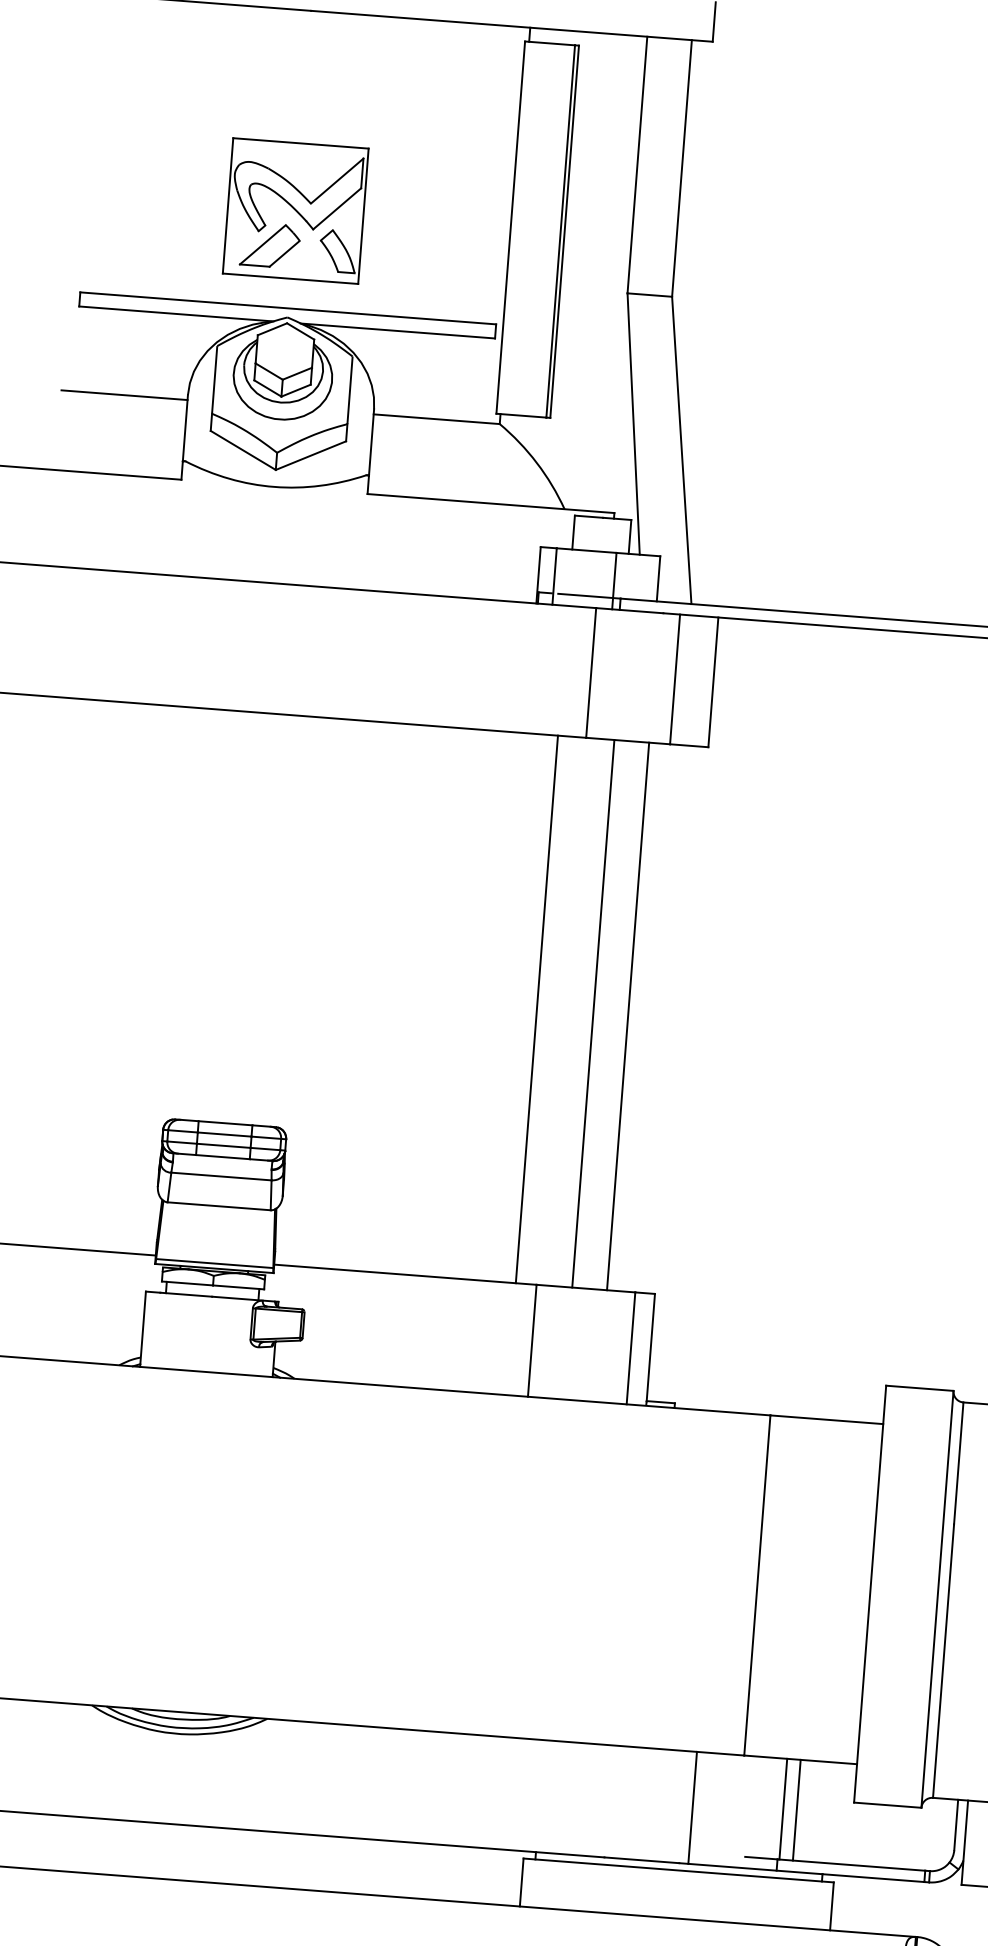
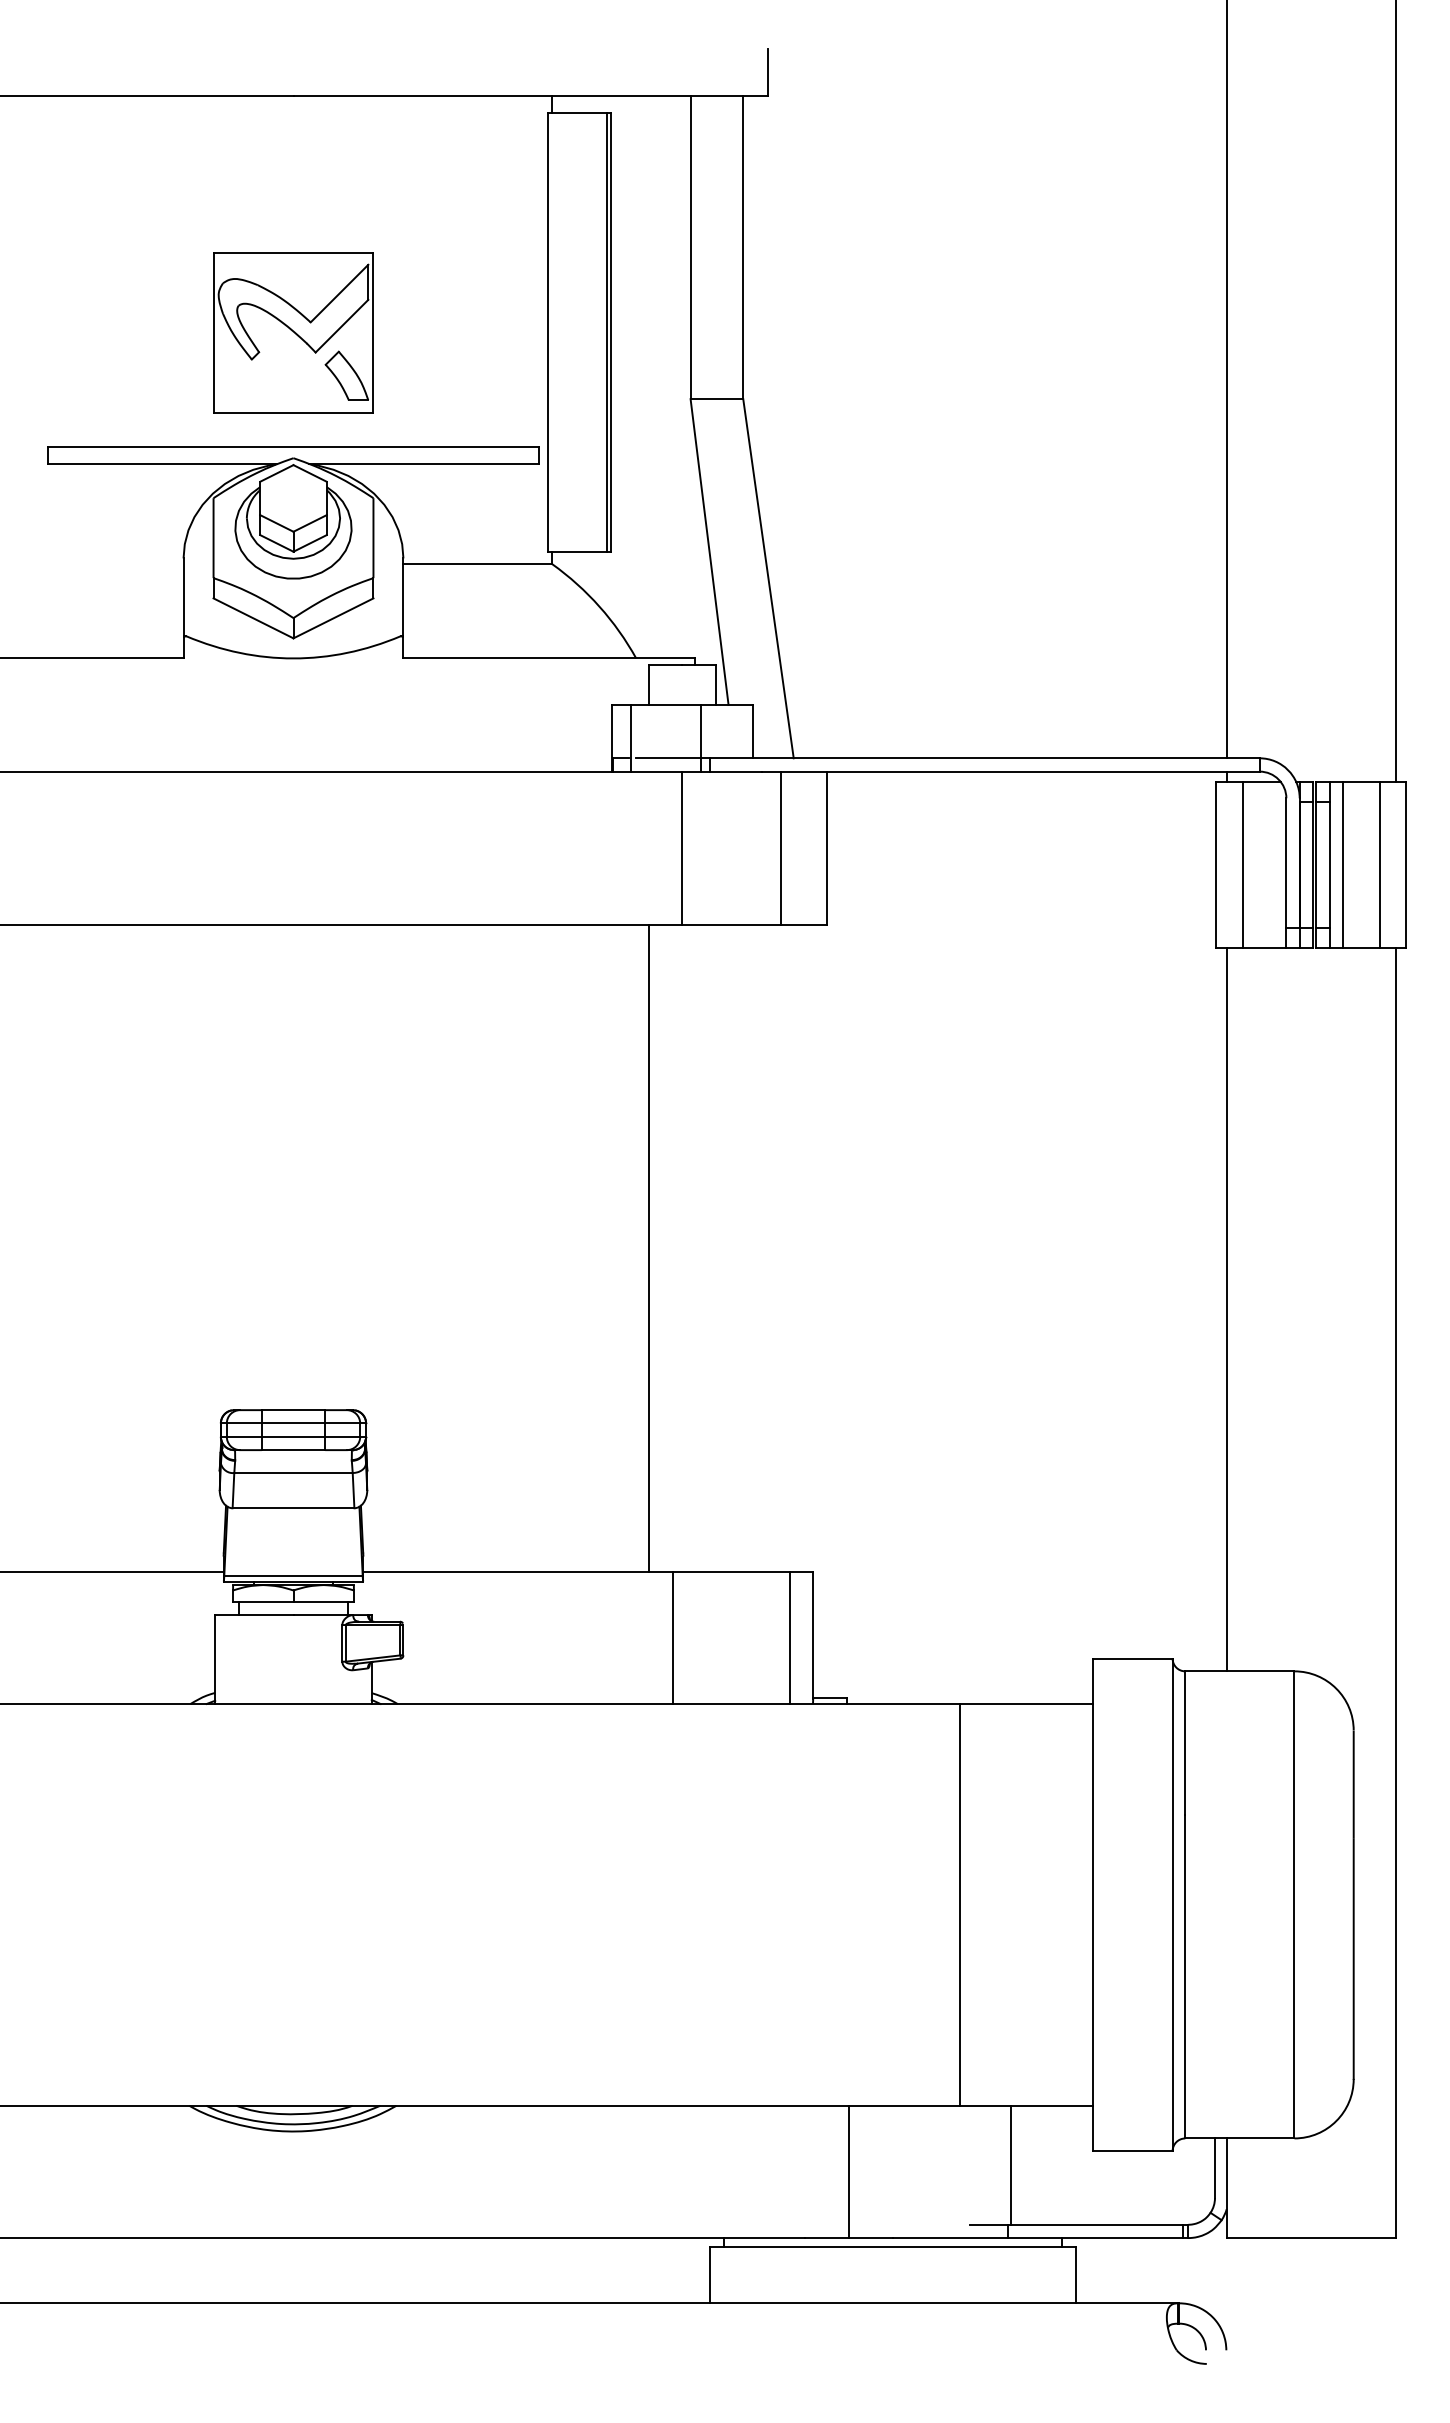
part: (270, 245) -> (266, 375), removed
line: (124, 395) -> (108, 564), removed
line: (593, 1013) -> (715, 1247), removed
line: (628, 1015) -> (756, 1247), removed
line: (692, 1807) -> (848, 2171), moved
line: (796, 1809) -> (1026, 2164), removed

